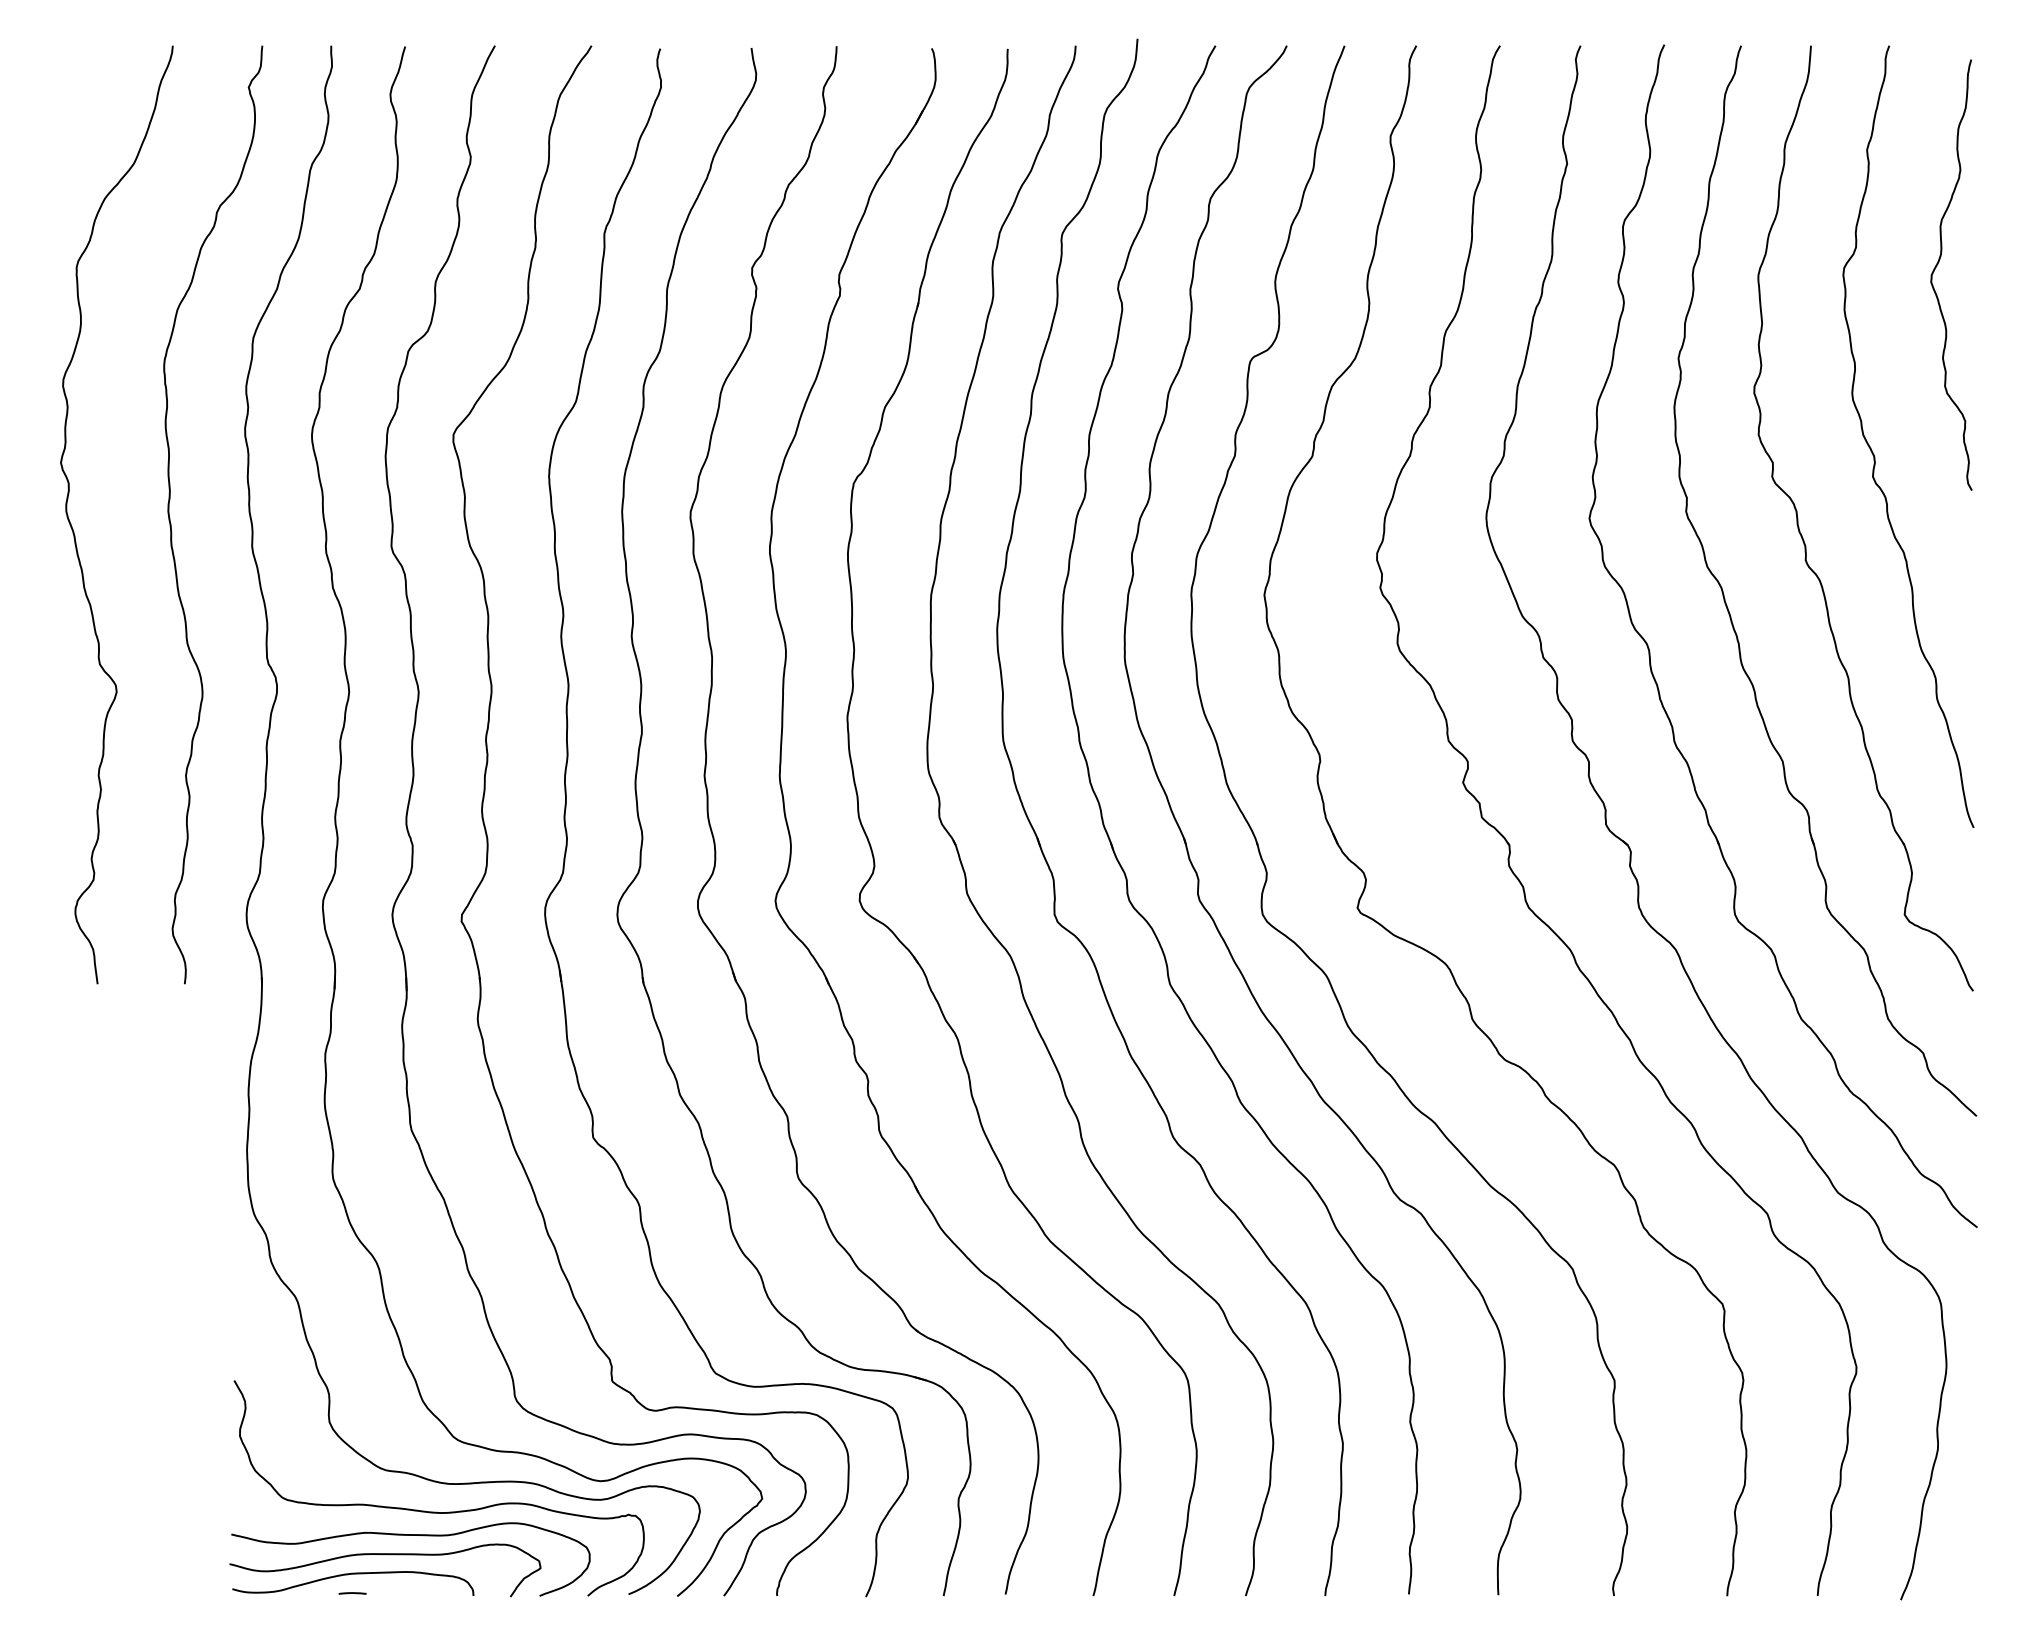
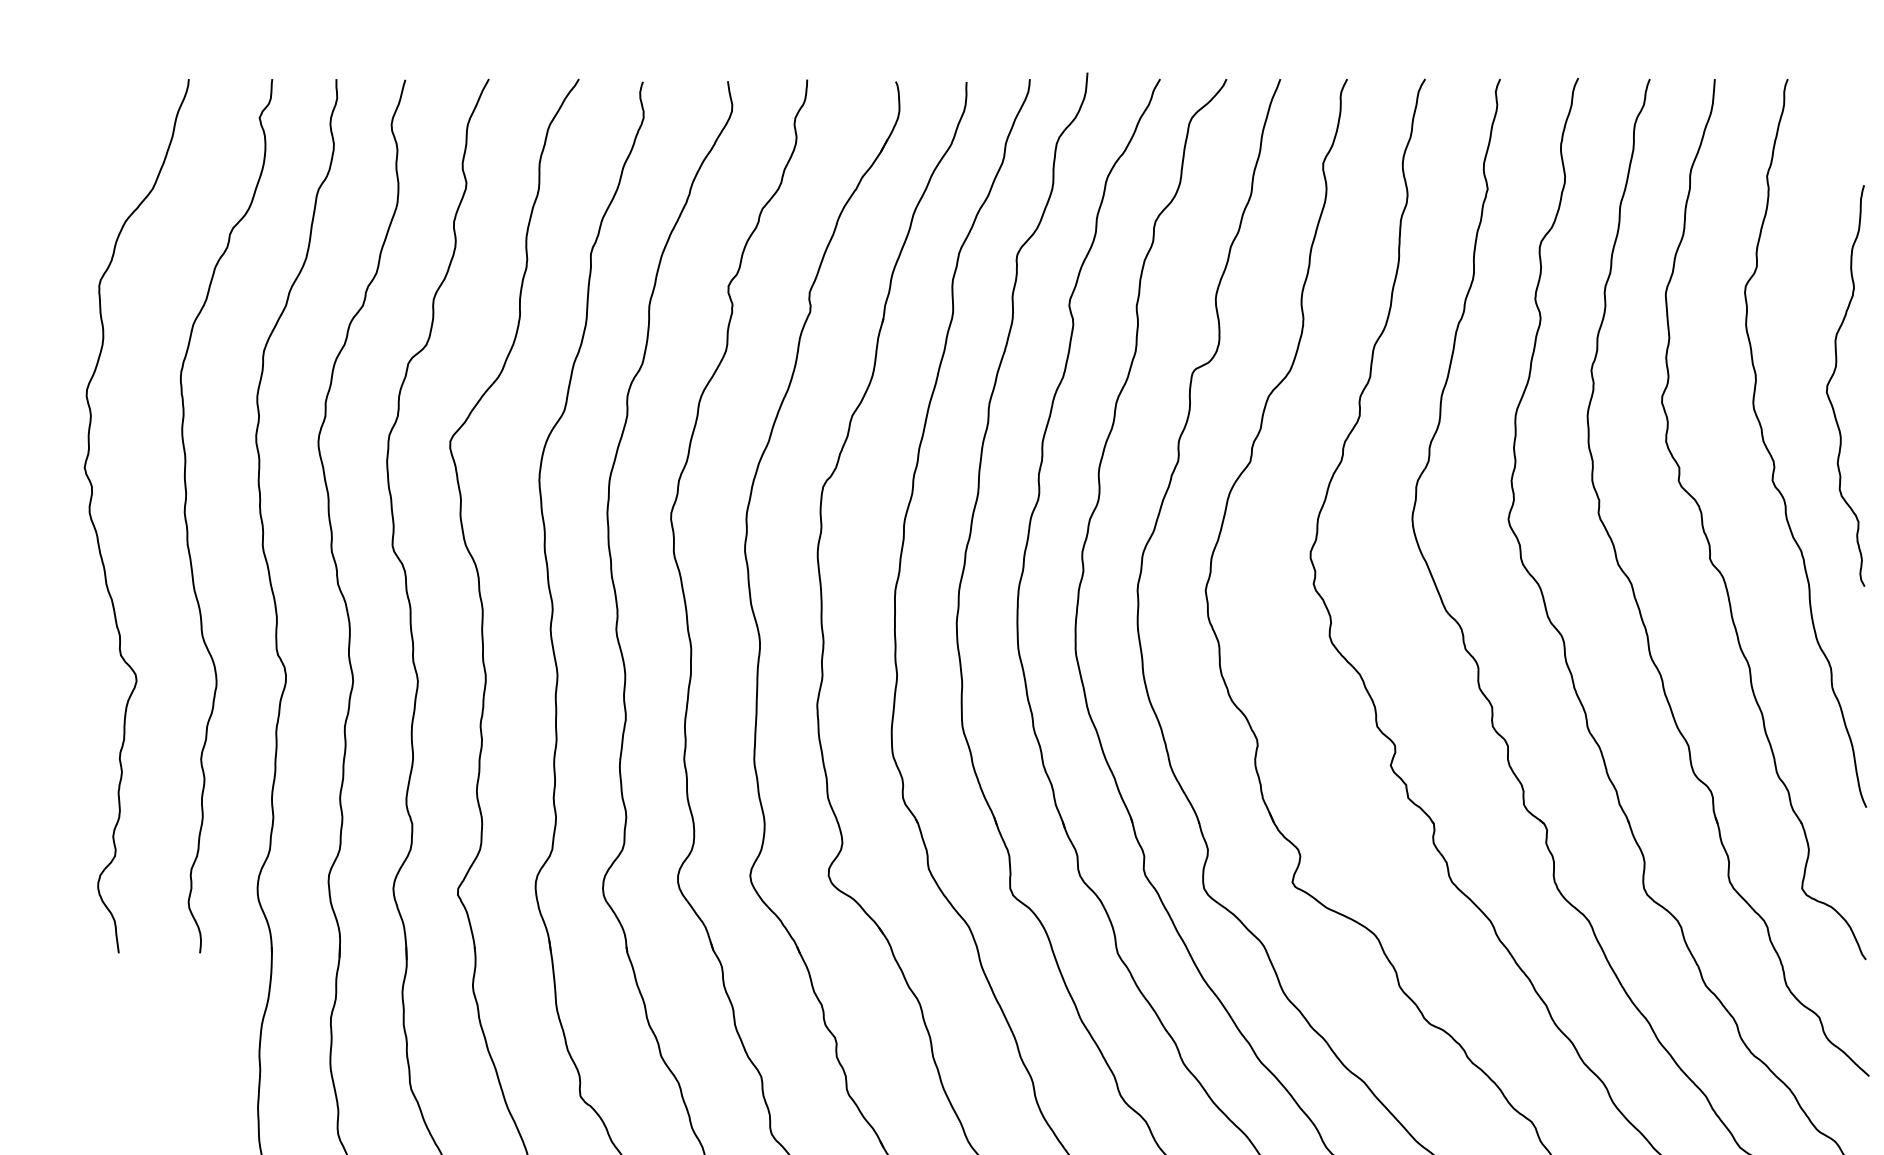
curve: (1937, 266) -> (1832, 377), moved

